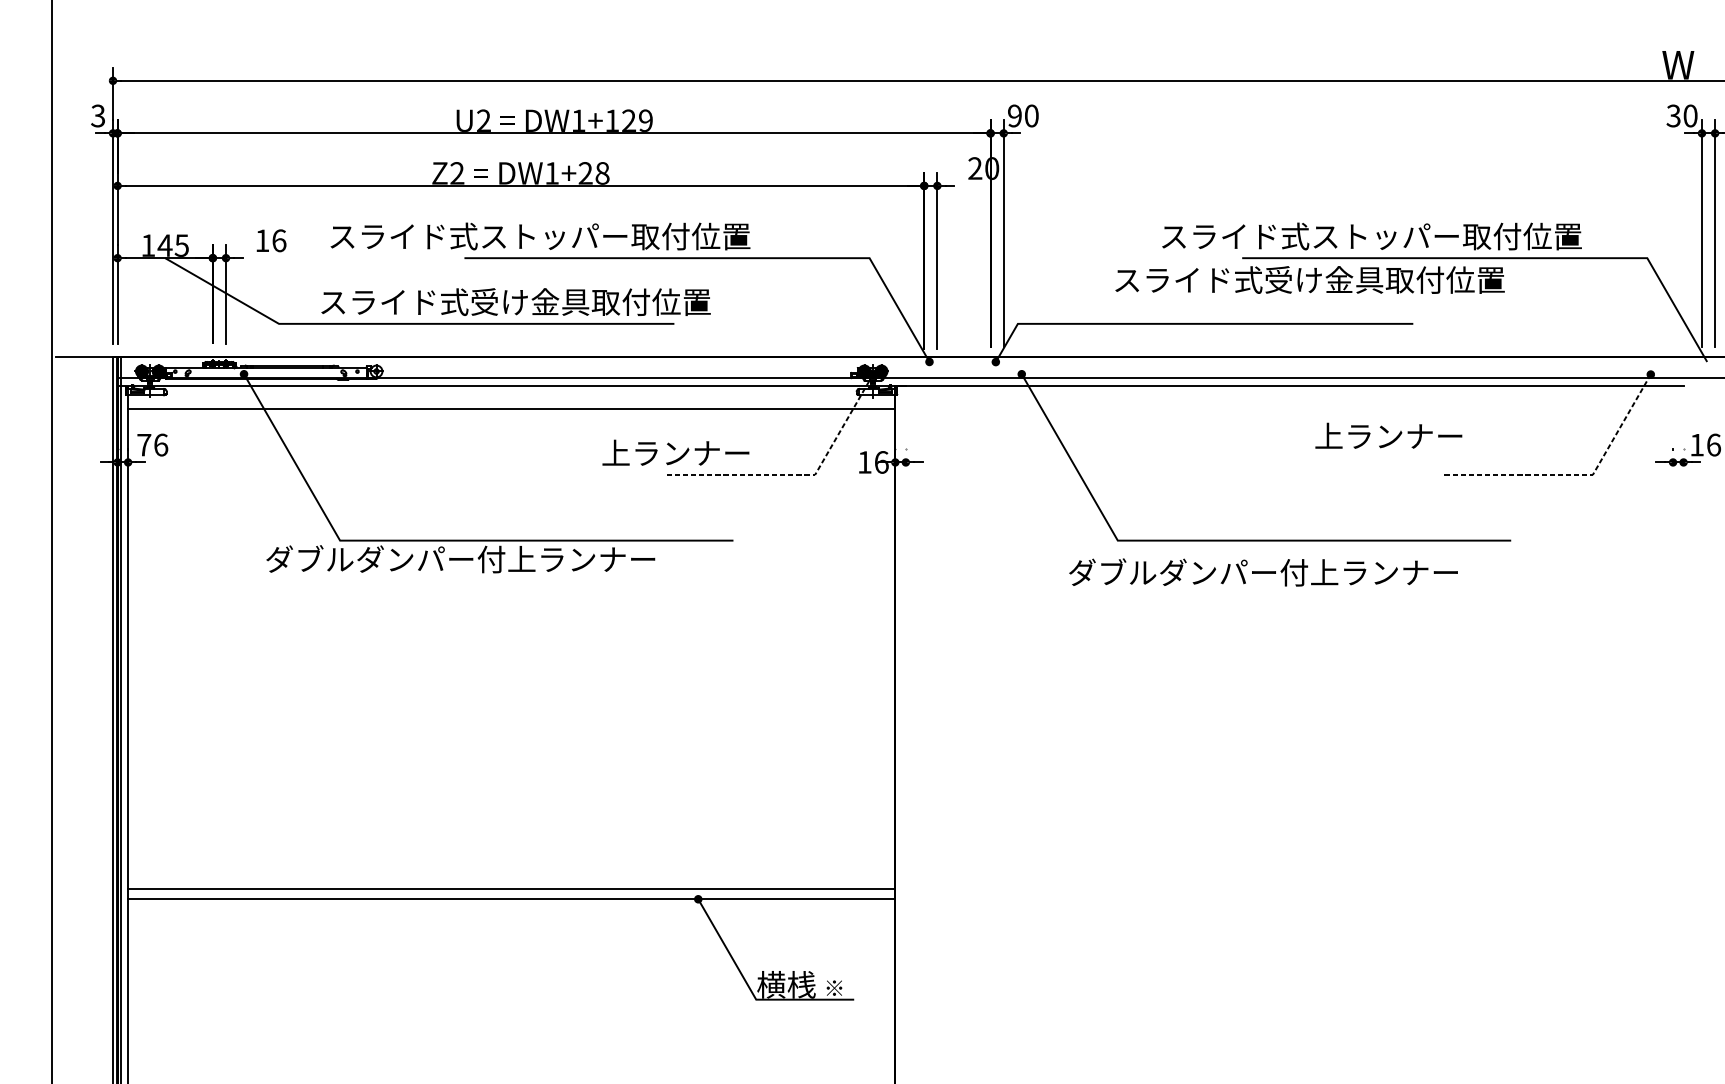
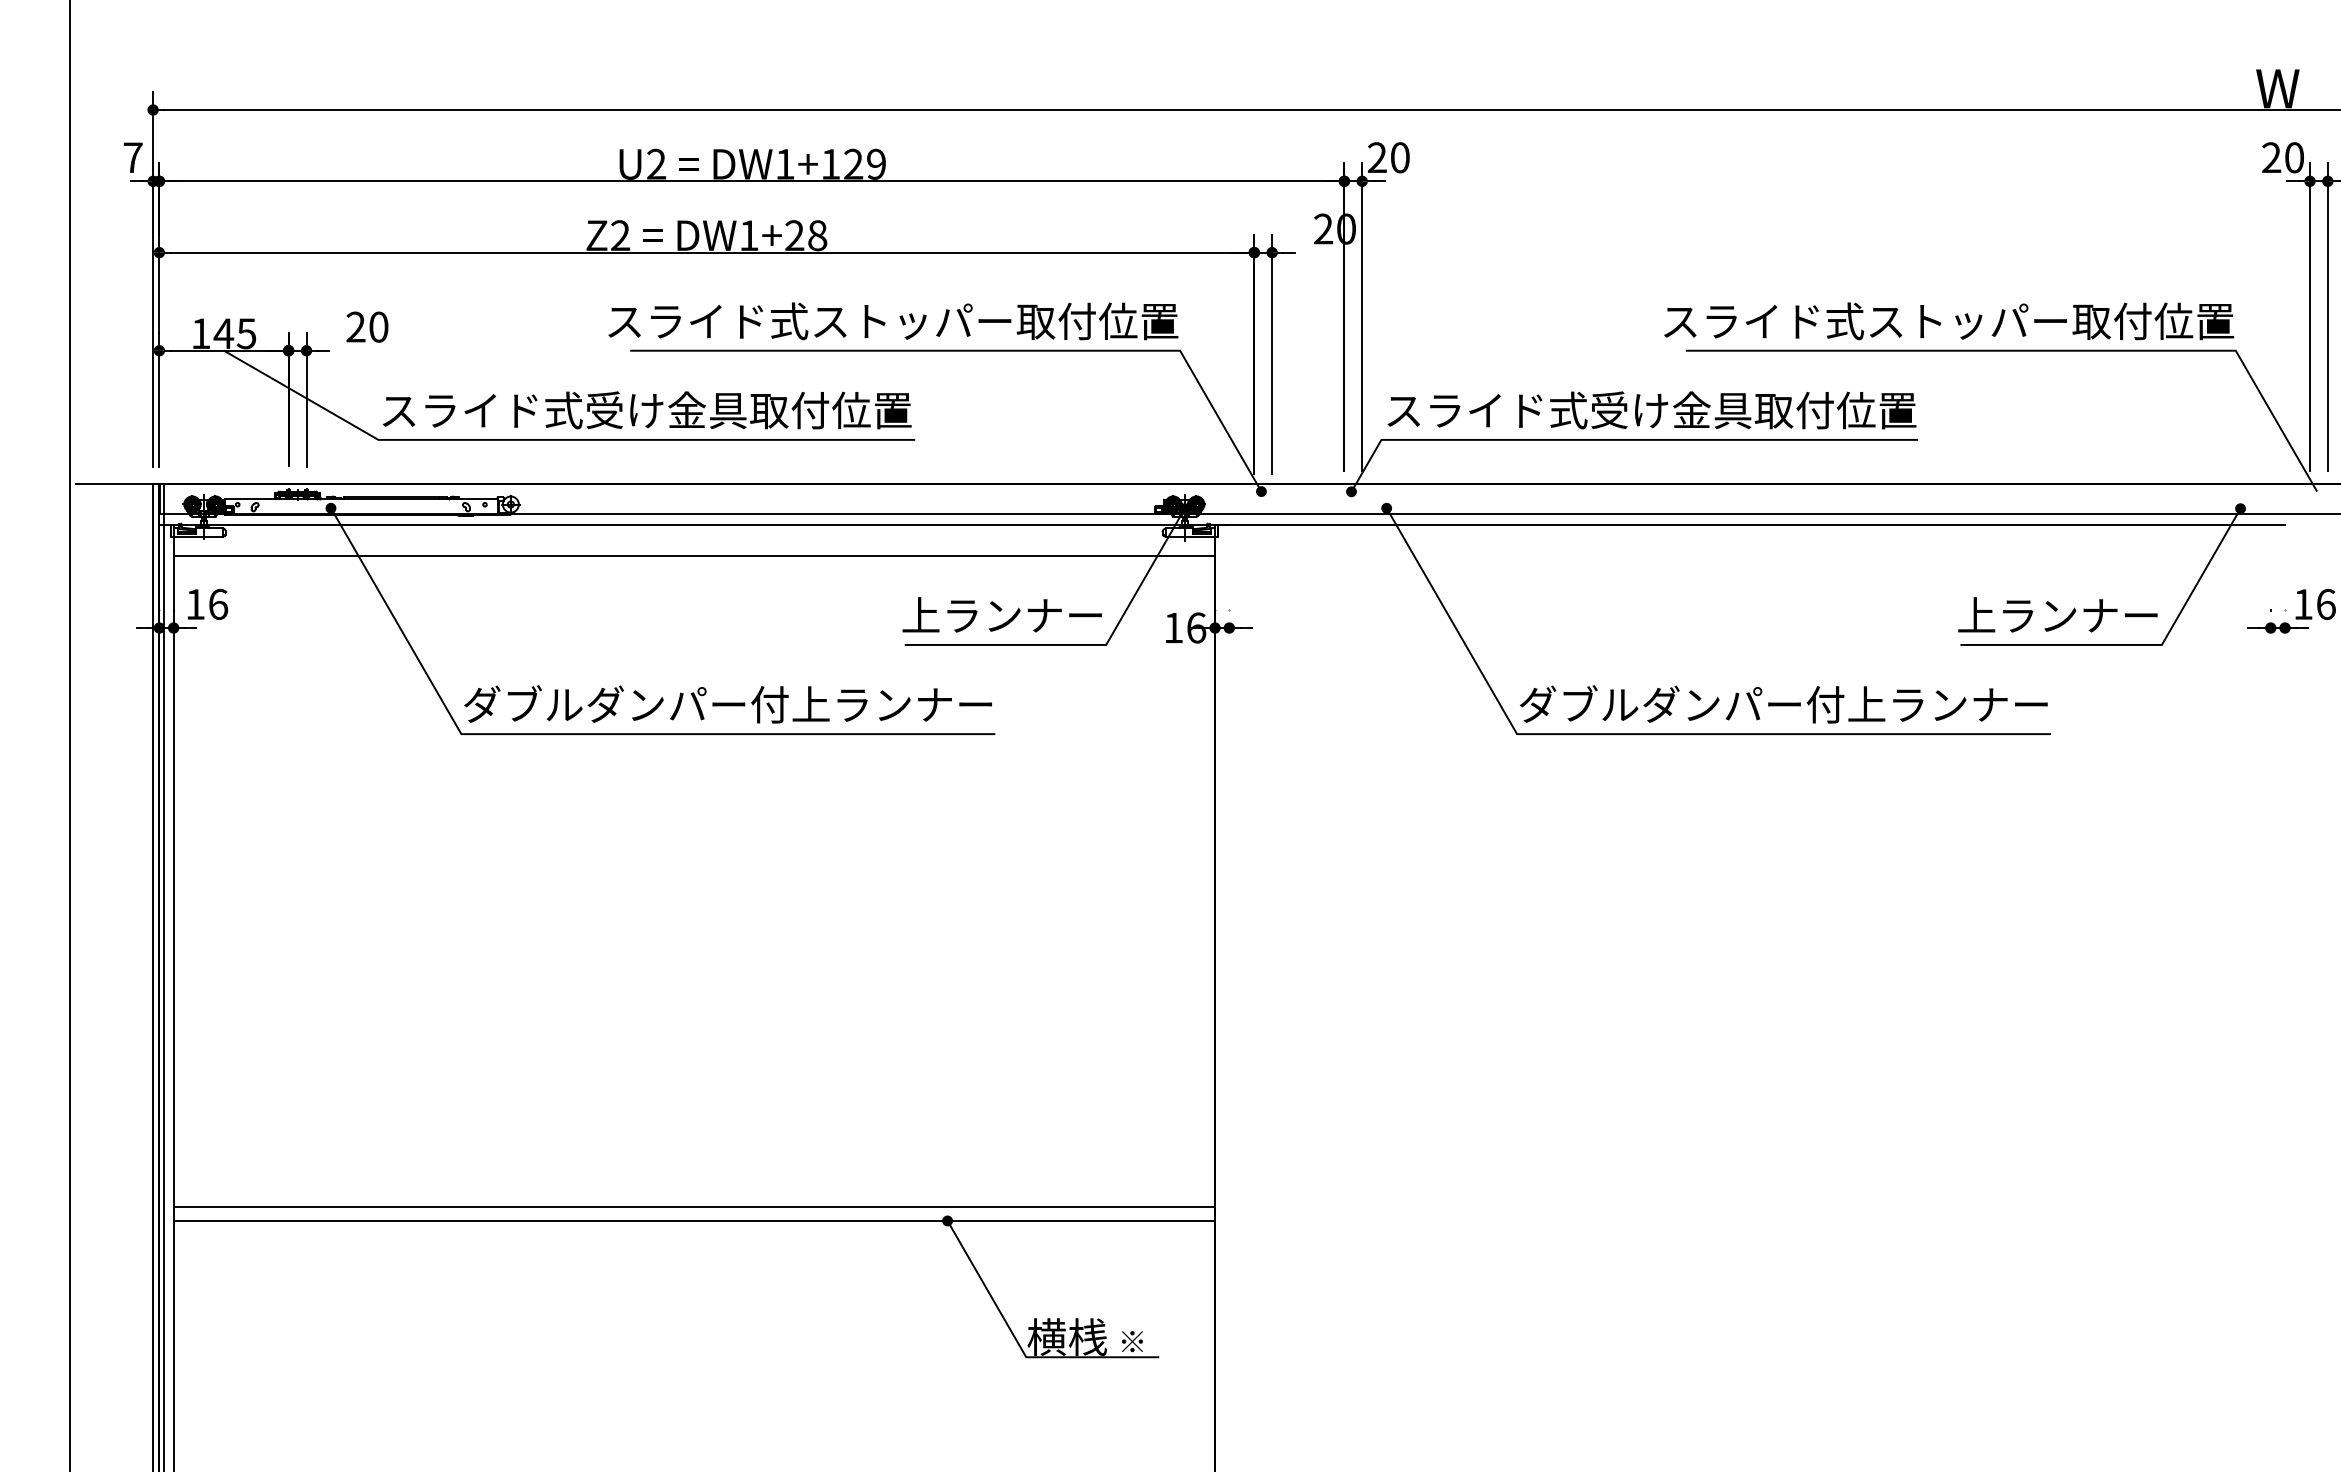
text: (97, 115) -> (132, 157), 3 -> 7
text: (1014, 115) -> (1377, 157), 90 -> 20
text: (1673, 115) -> (2271, 157), 30 -> 20
text: (540, 236) -> (893, 321), moved
text: (1372, 236) -> (1949, 321), moved
text: (270, 240) -> (367, 326), 16 -> 20
text: (1309, 280) -> (1651, 410), moved
text: (515, 302) -> (646, 410), moved
text: (1388, 435) -> (2057, 614), moved
text: (144, 445) -> (195, 604), 76 -> 16
text: (675, 452) -> (1001, 614), moved
line: (799, 474) -> (1085, 644), dashed -> solid
line: (1577, 474) -> (2140, 644), dashed -> solid
text: (460, 559) -> (727, 704), moved
text: (1263, 572) -> (1783, 704), moved

